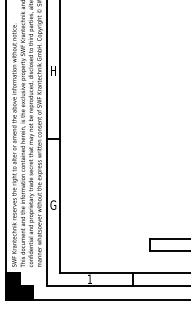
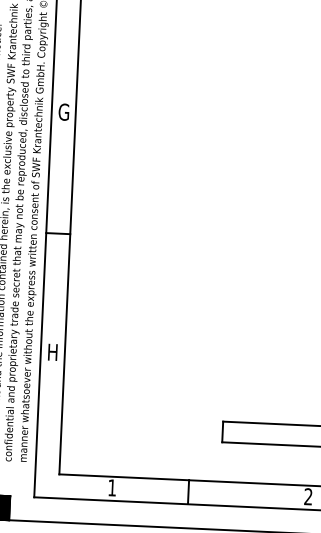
text: (53, 70) -> (64, 111), H -> G
text: (53, 204) -> (53, 351), G -> H

